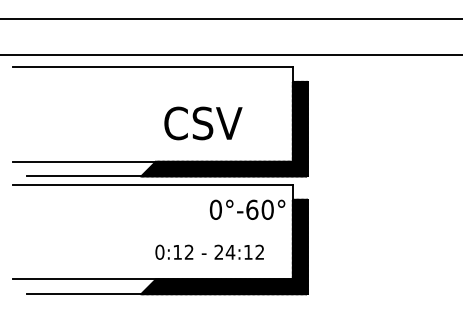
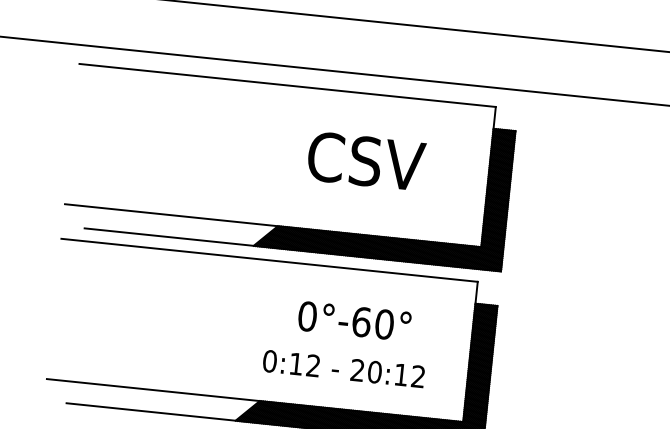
text: (203, 123) -> (366, 161), moved
text: (247, 209) -> (354, 320), moved
text: (230, 251) -> (374, 370), 24:12 -> 20:12

